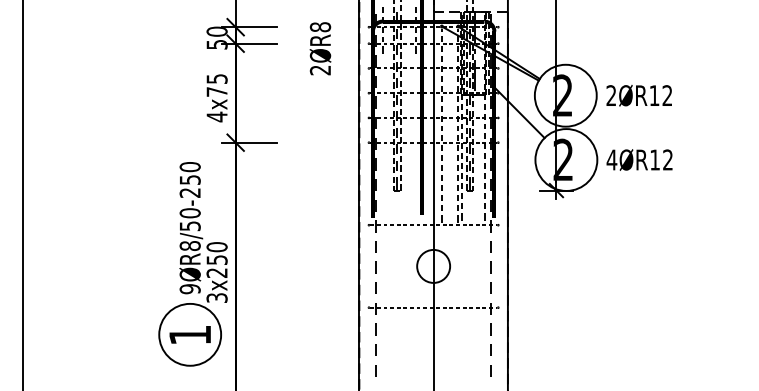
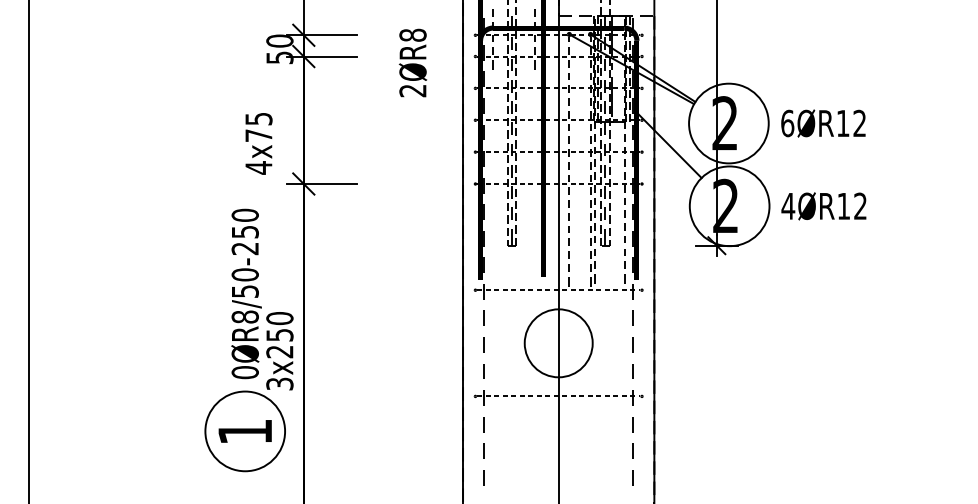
text: (611, 95) -> (787, 123), 2ØR12 -> 6ØR12
text: (216, 98) -> (258, 143), moved
circle: (433, 266) -> (558, 343), size x1.6
text: (189, 289) -> (244, 372), 9ØR8/50-250 -> 0ØR8/50-250

